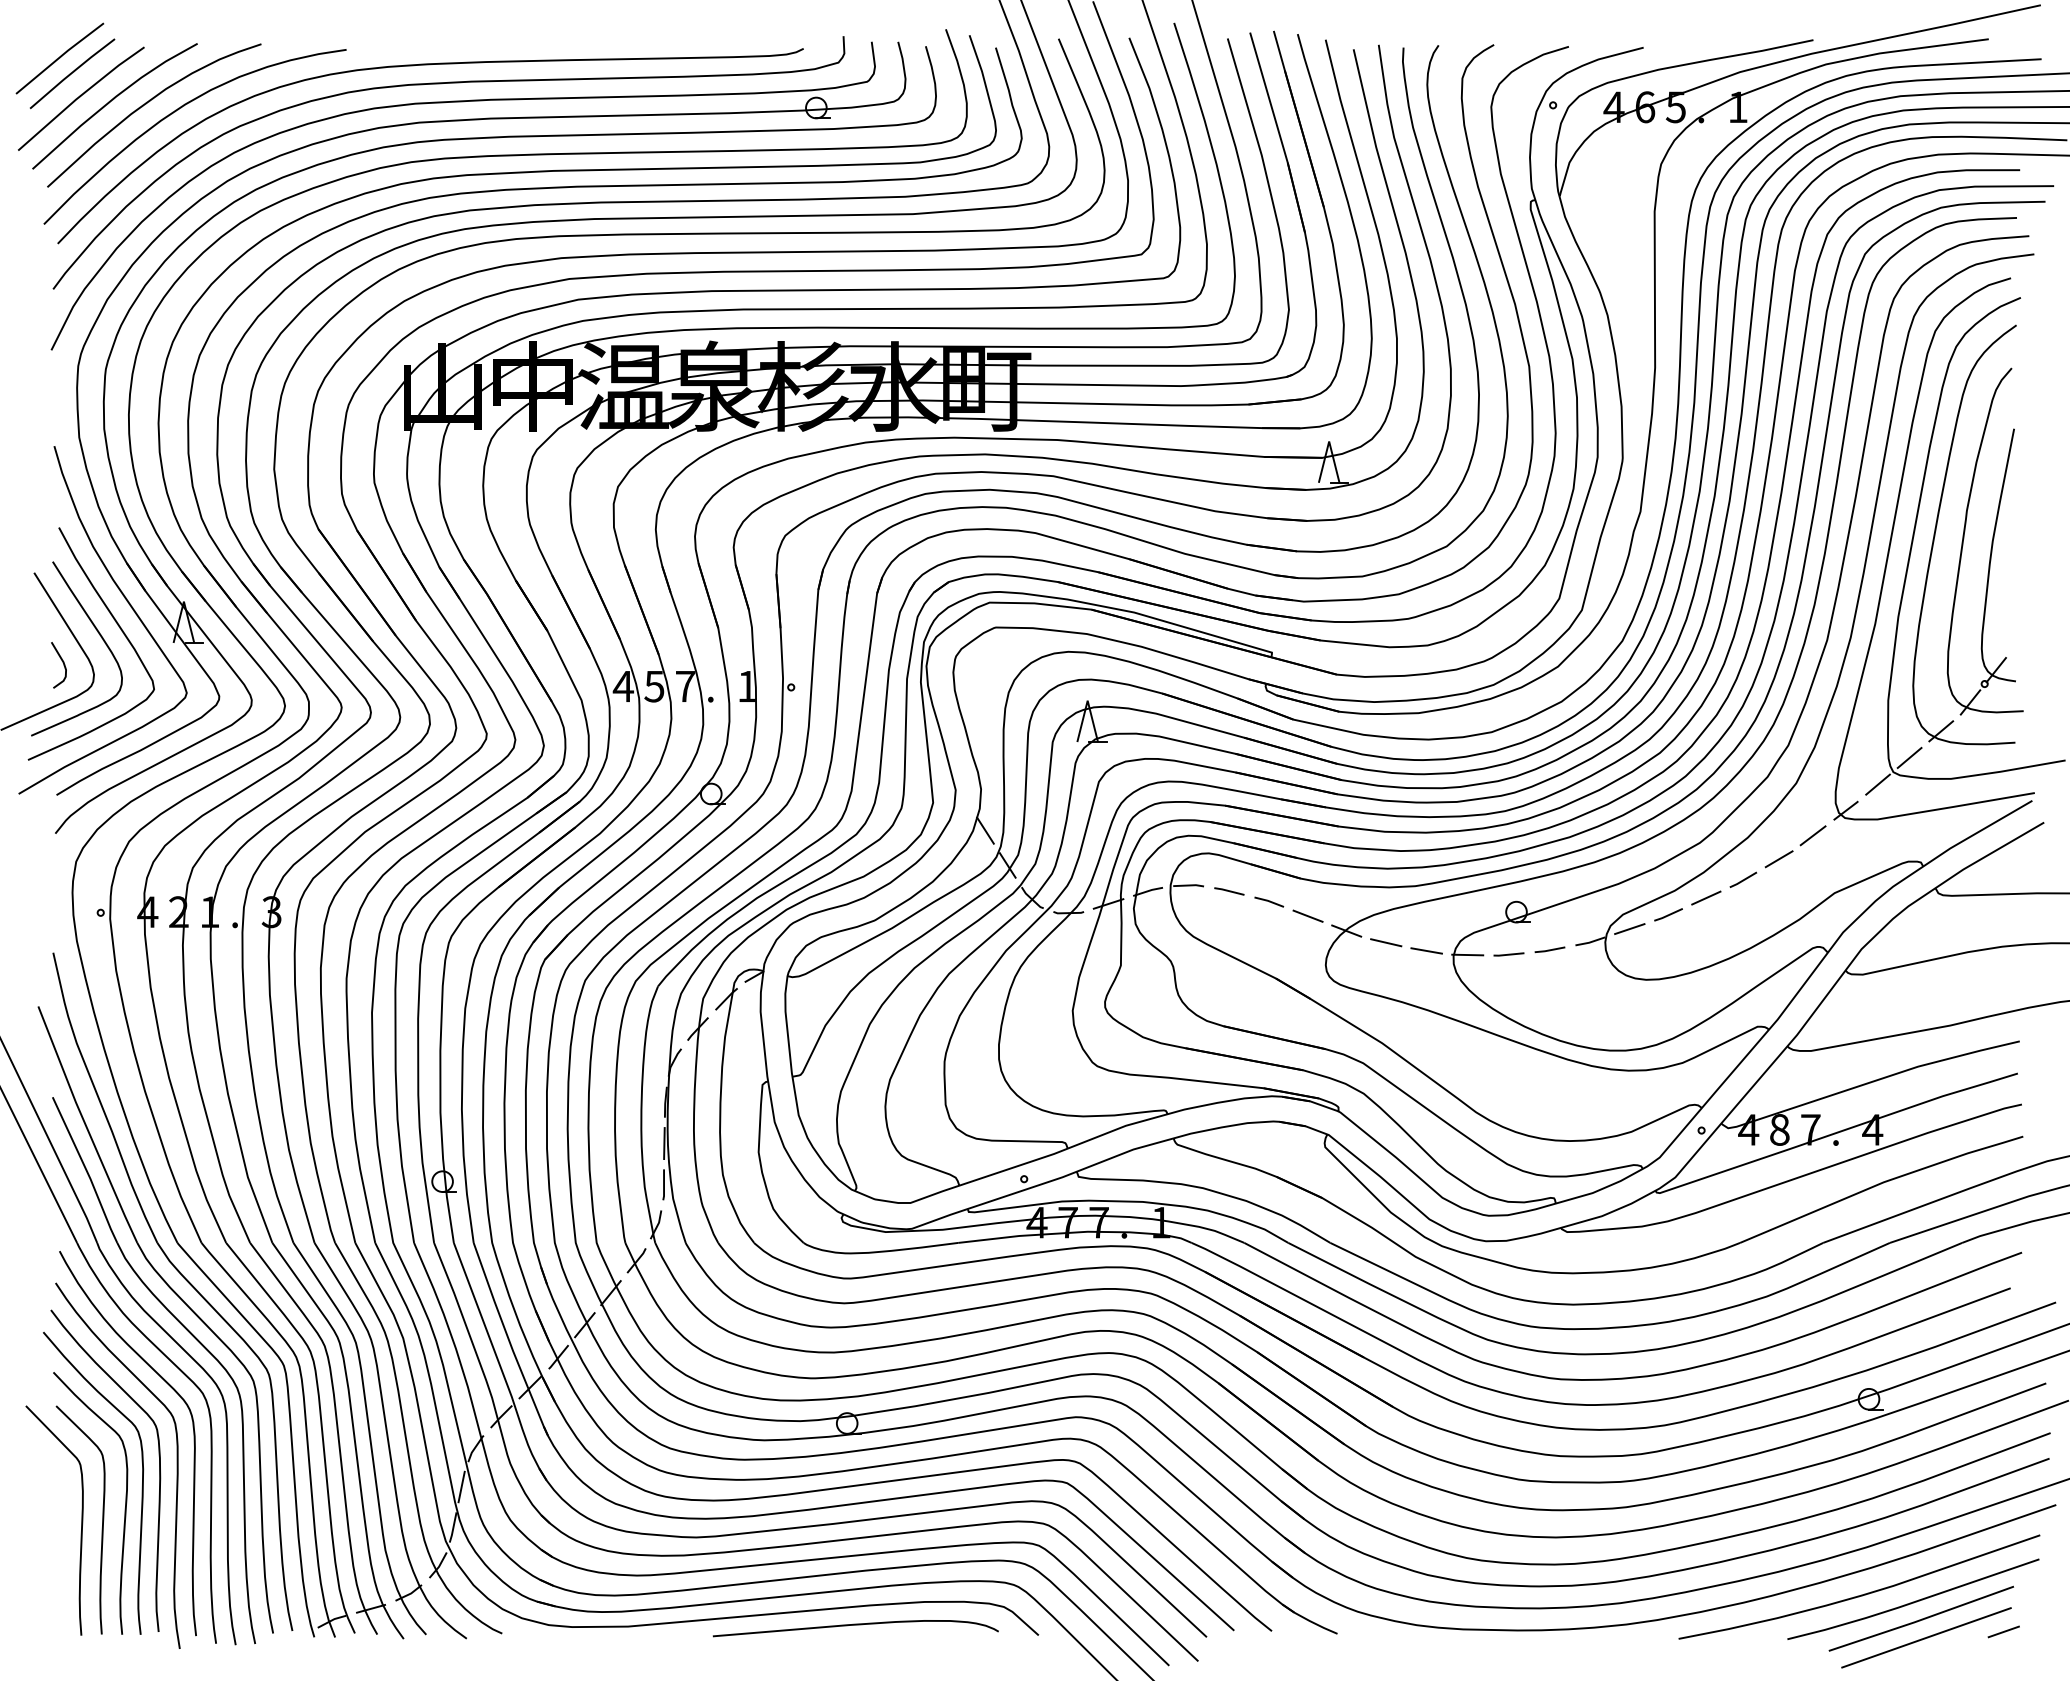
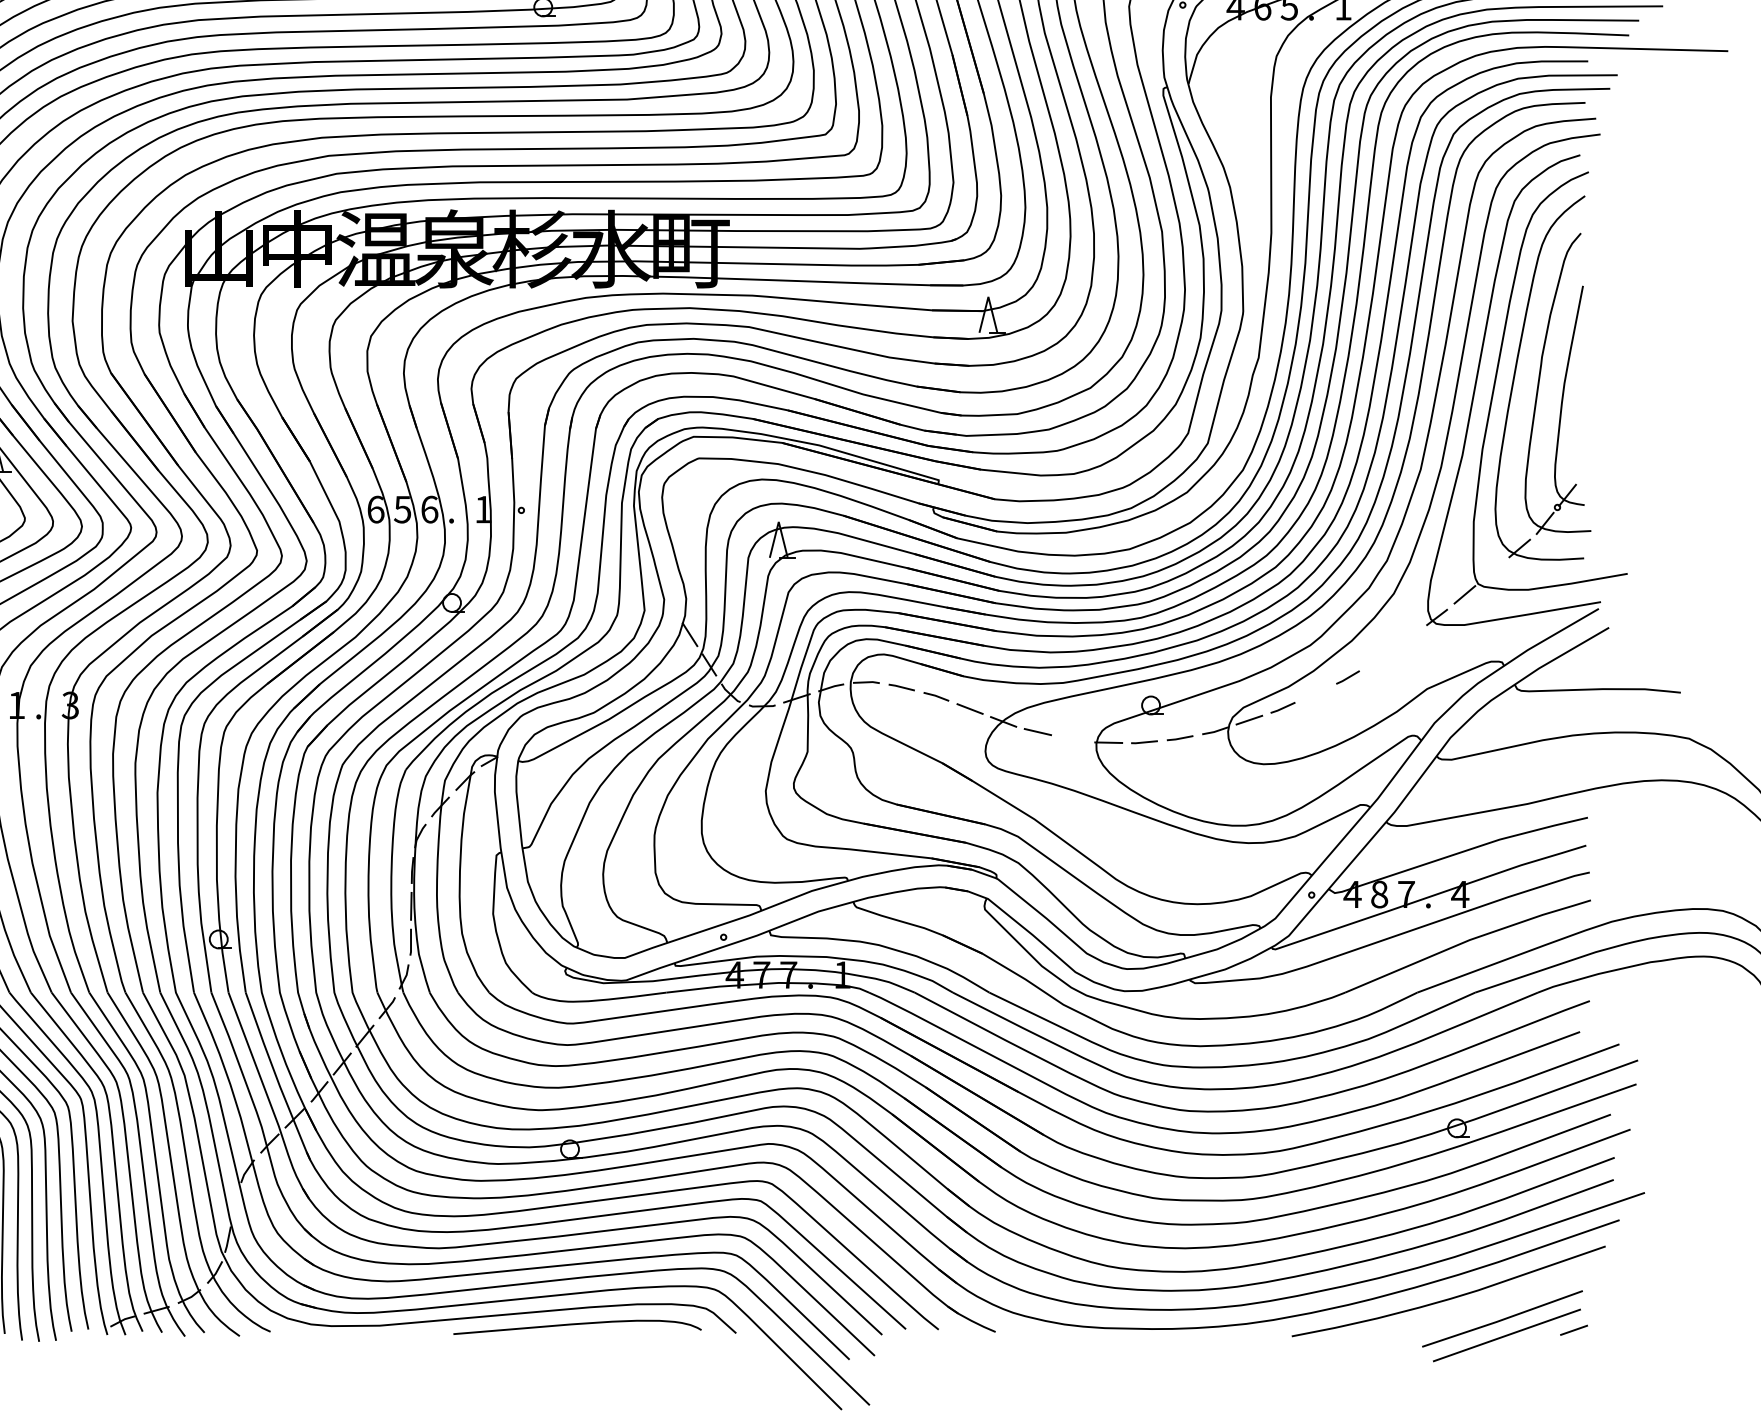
text: (623, 686) -> (375, 509), 4 -> 6
text: (685, 686) -> (429, 509), 7 -> 6
line: (1909, 757) -> (1492, 571), removed
line: (1812, 835) -> (1407, 638), removed
line: (1778, 859) -> (1378, 659), removed
line: (1706, 897) -> (1315, 692), removed
line: (1426, 950) -> (1072, 738), removed
line: (461, 1486) -> (235, 1204), removed
line: (1915, 1600) -> (1497, 1303), removed

